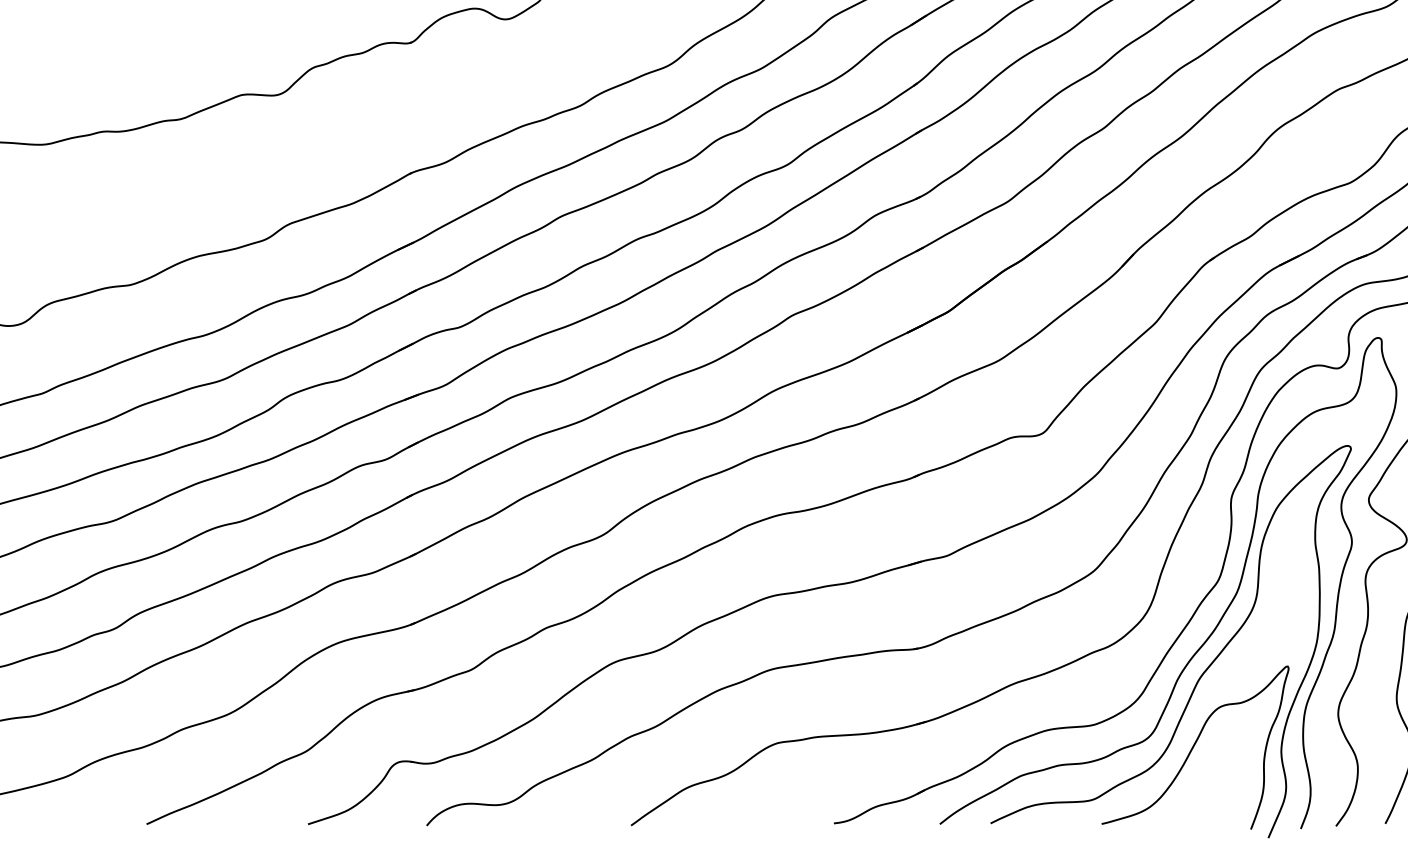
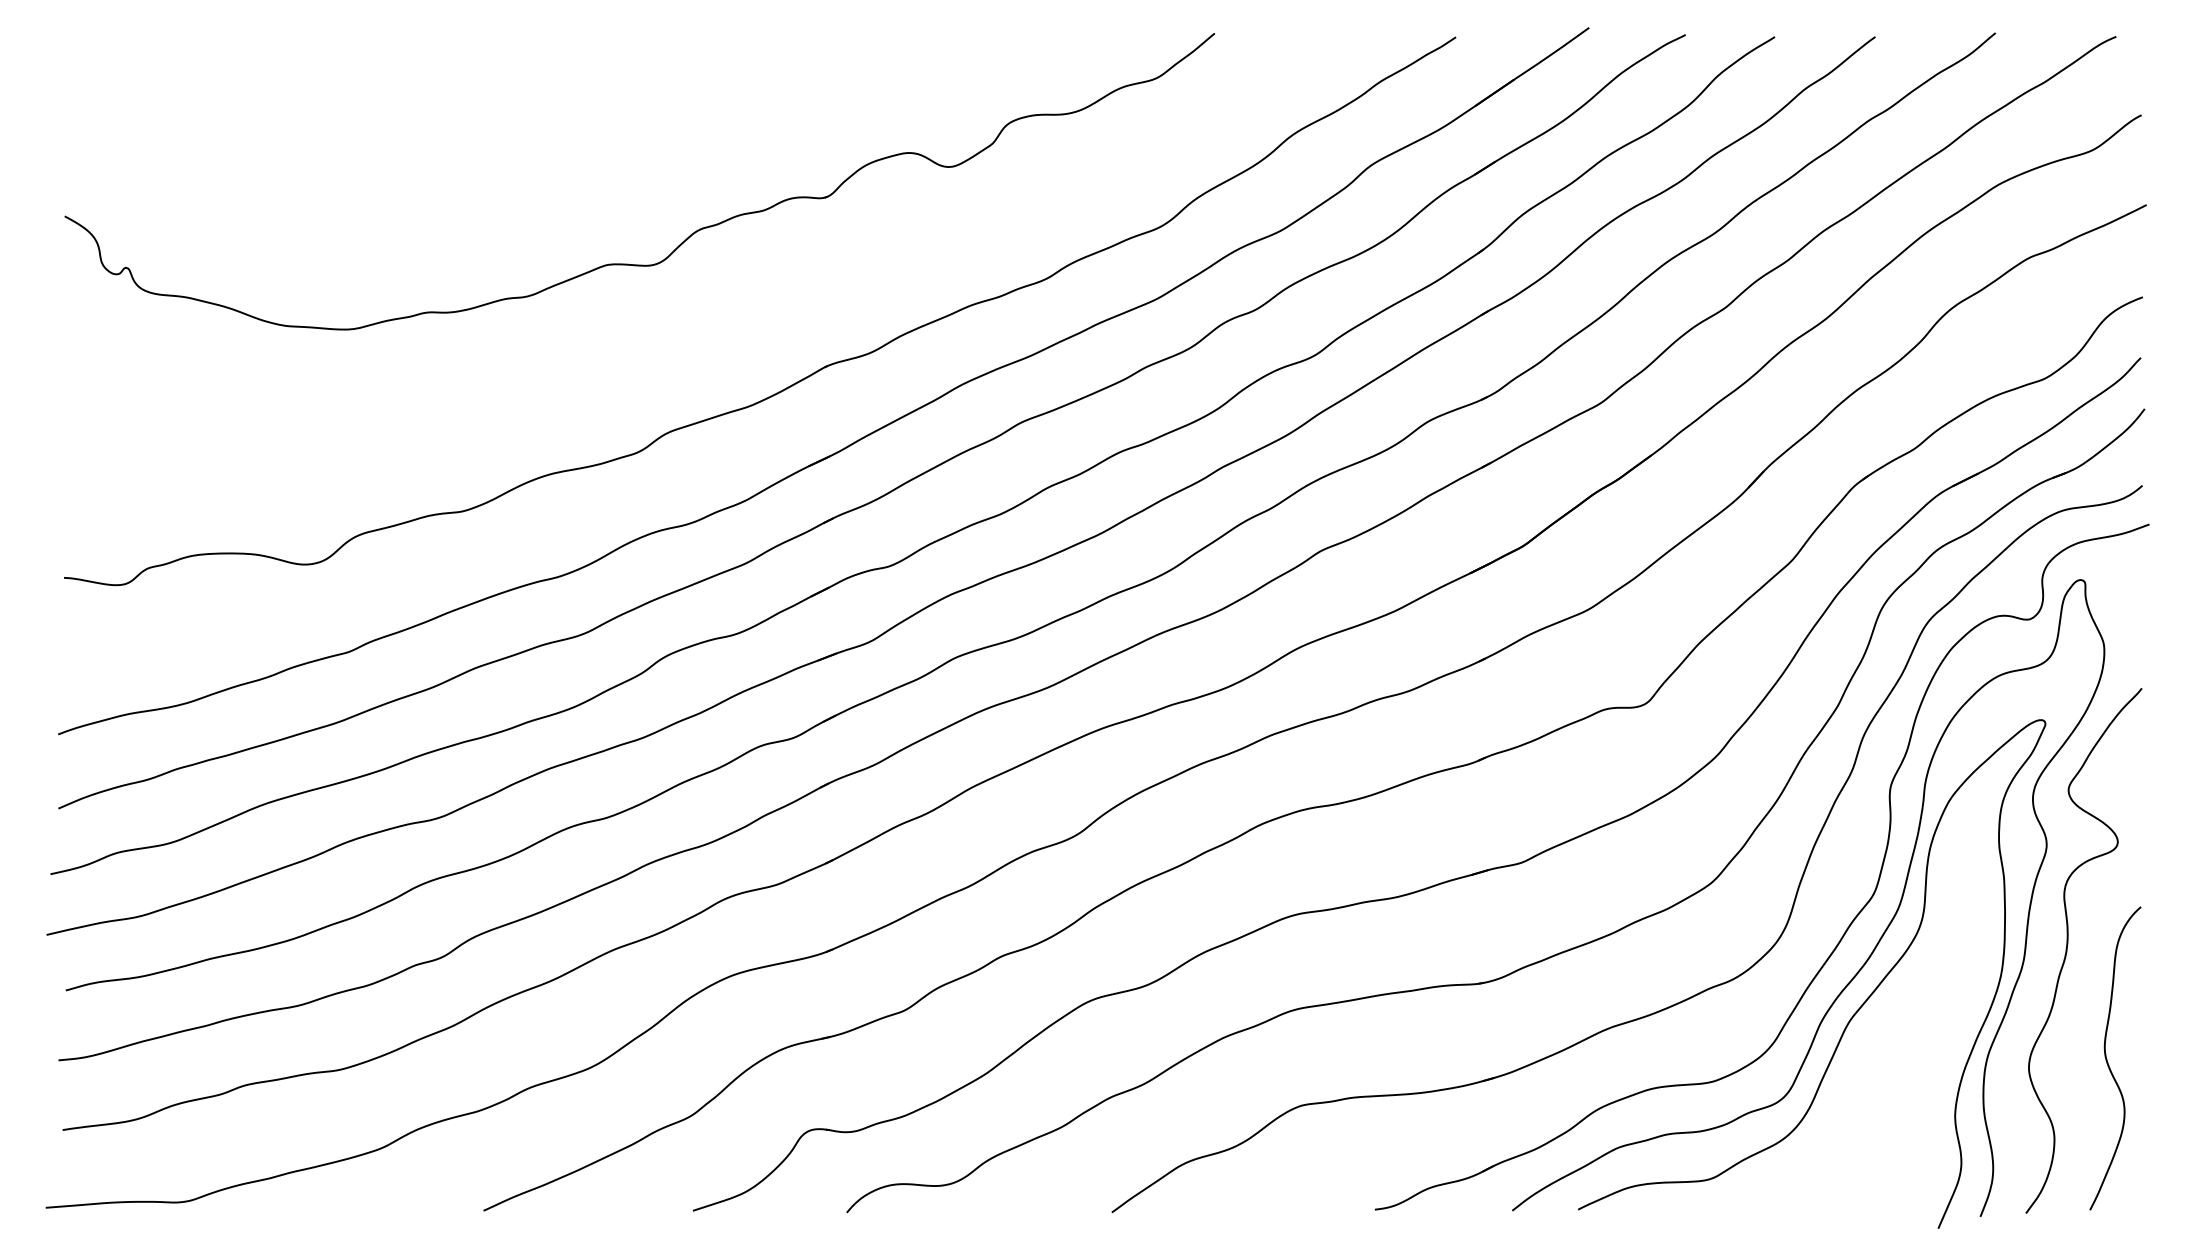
curve: (1193, 747) -> (1841, 1111), removed

